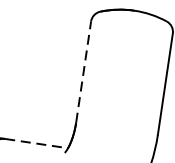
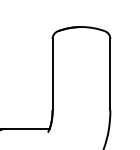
line: (83, 71) -> (52, 74), dashed -> solid
line: (36, 143) -> (27, 128), dashed -> solid

